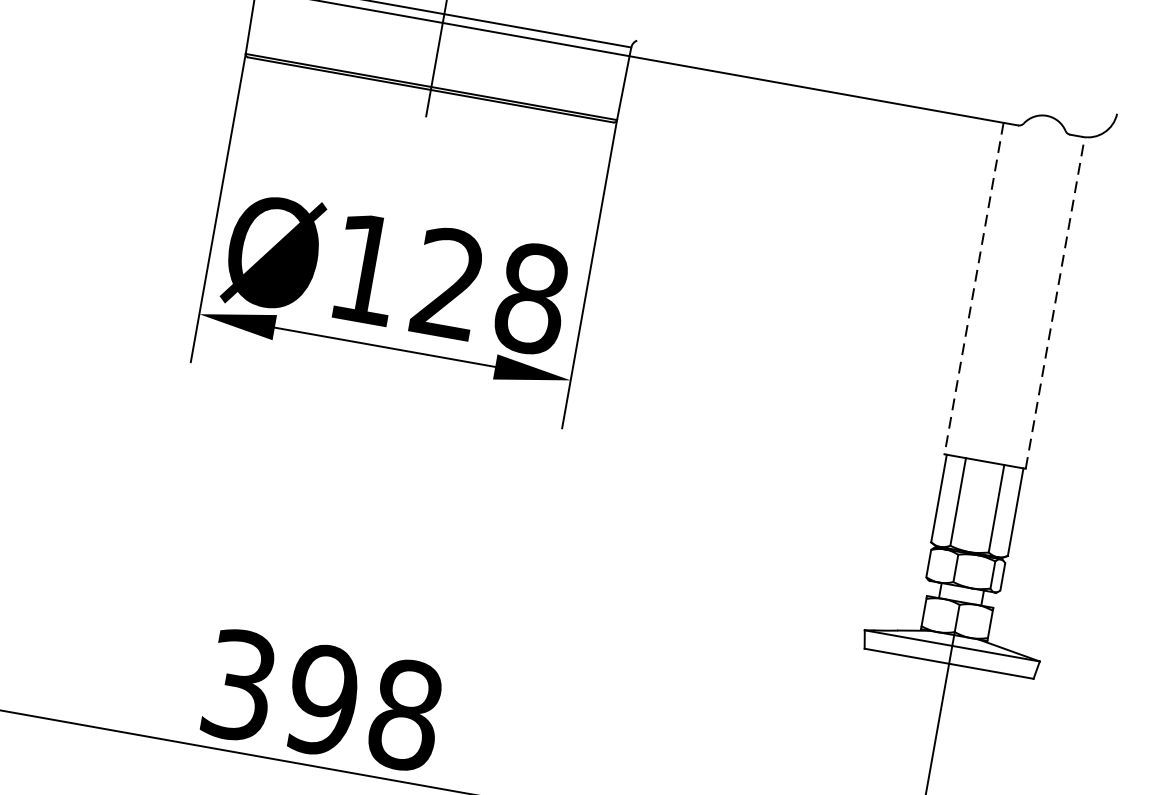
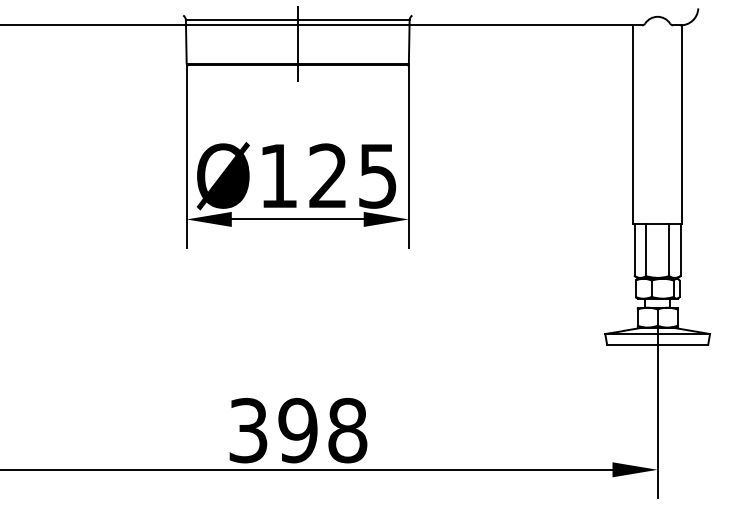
line: (973, 290) -> (633, 125), dashed -> solid
text: (531, 297) -> (377, 175), Ø128 -> Ø125
line: (1054, 302) -> (681, 124), dashed -> solid

